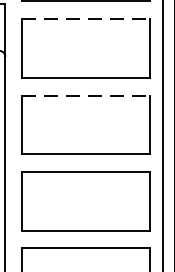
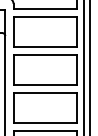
line: (85, 19) -> (45, 17), dashed -> solid
line: (85, 95) -> (45, 55), dashed -> solid

